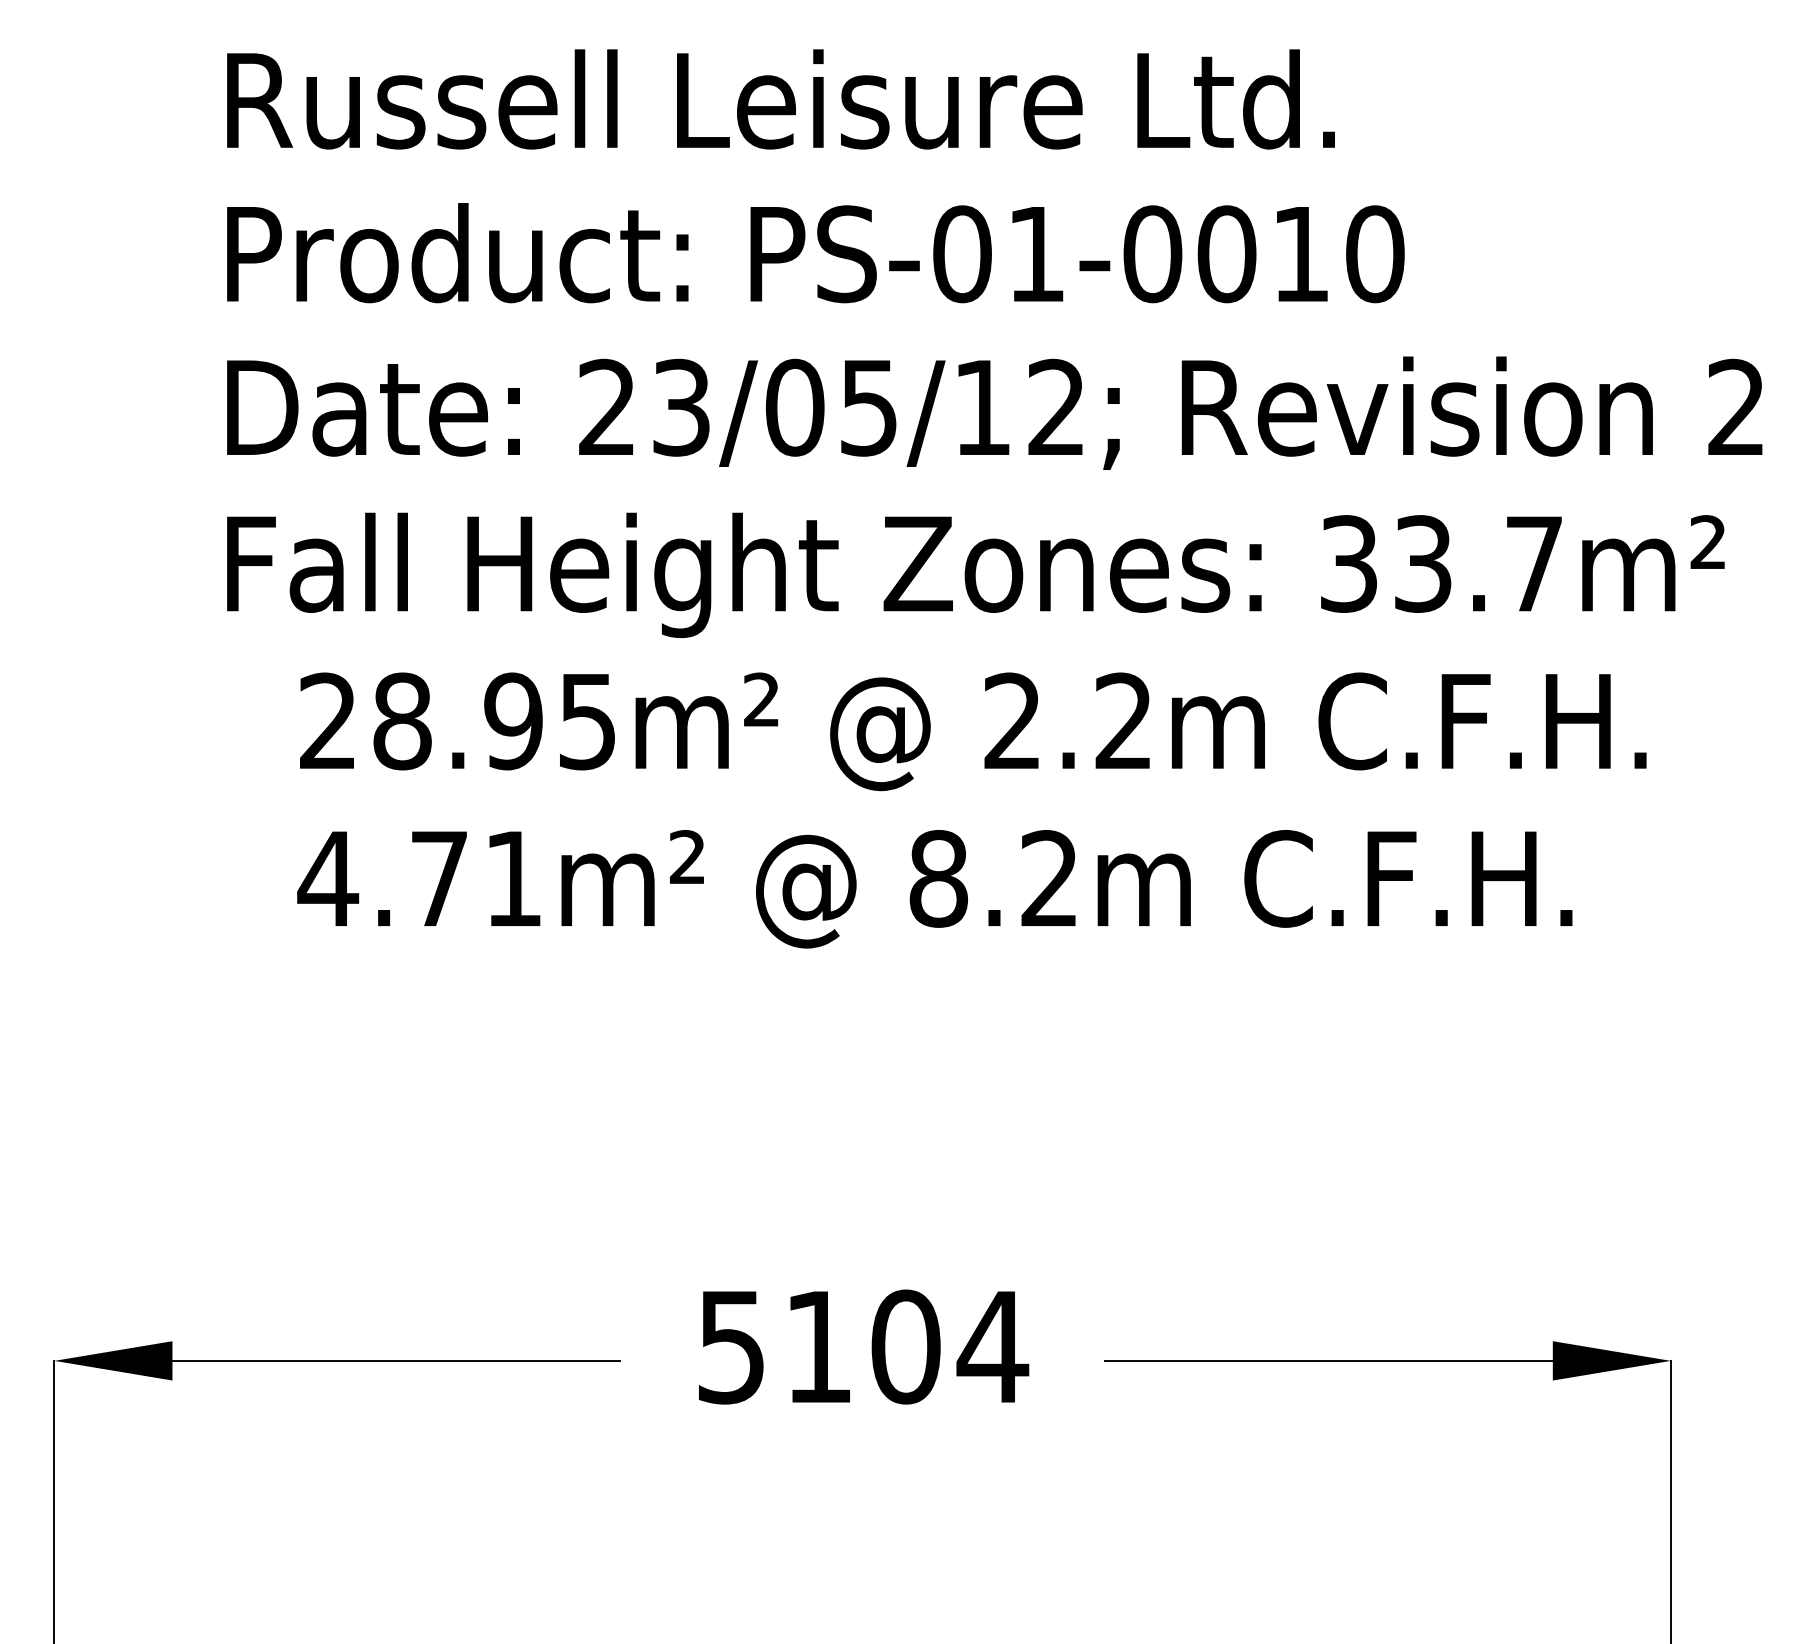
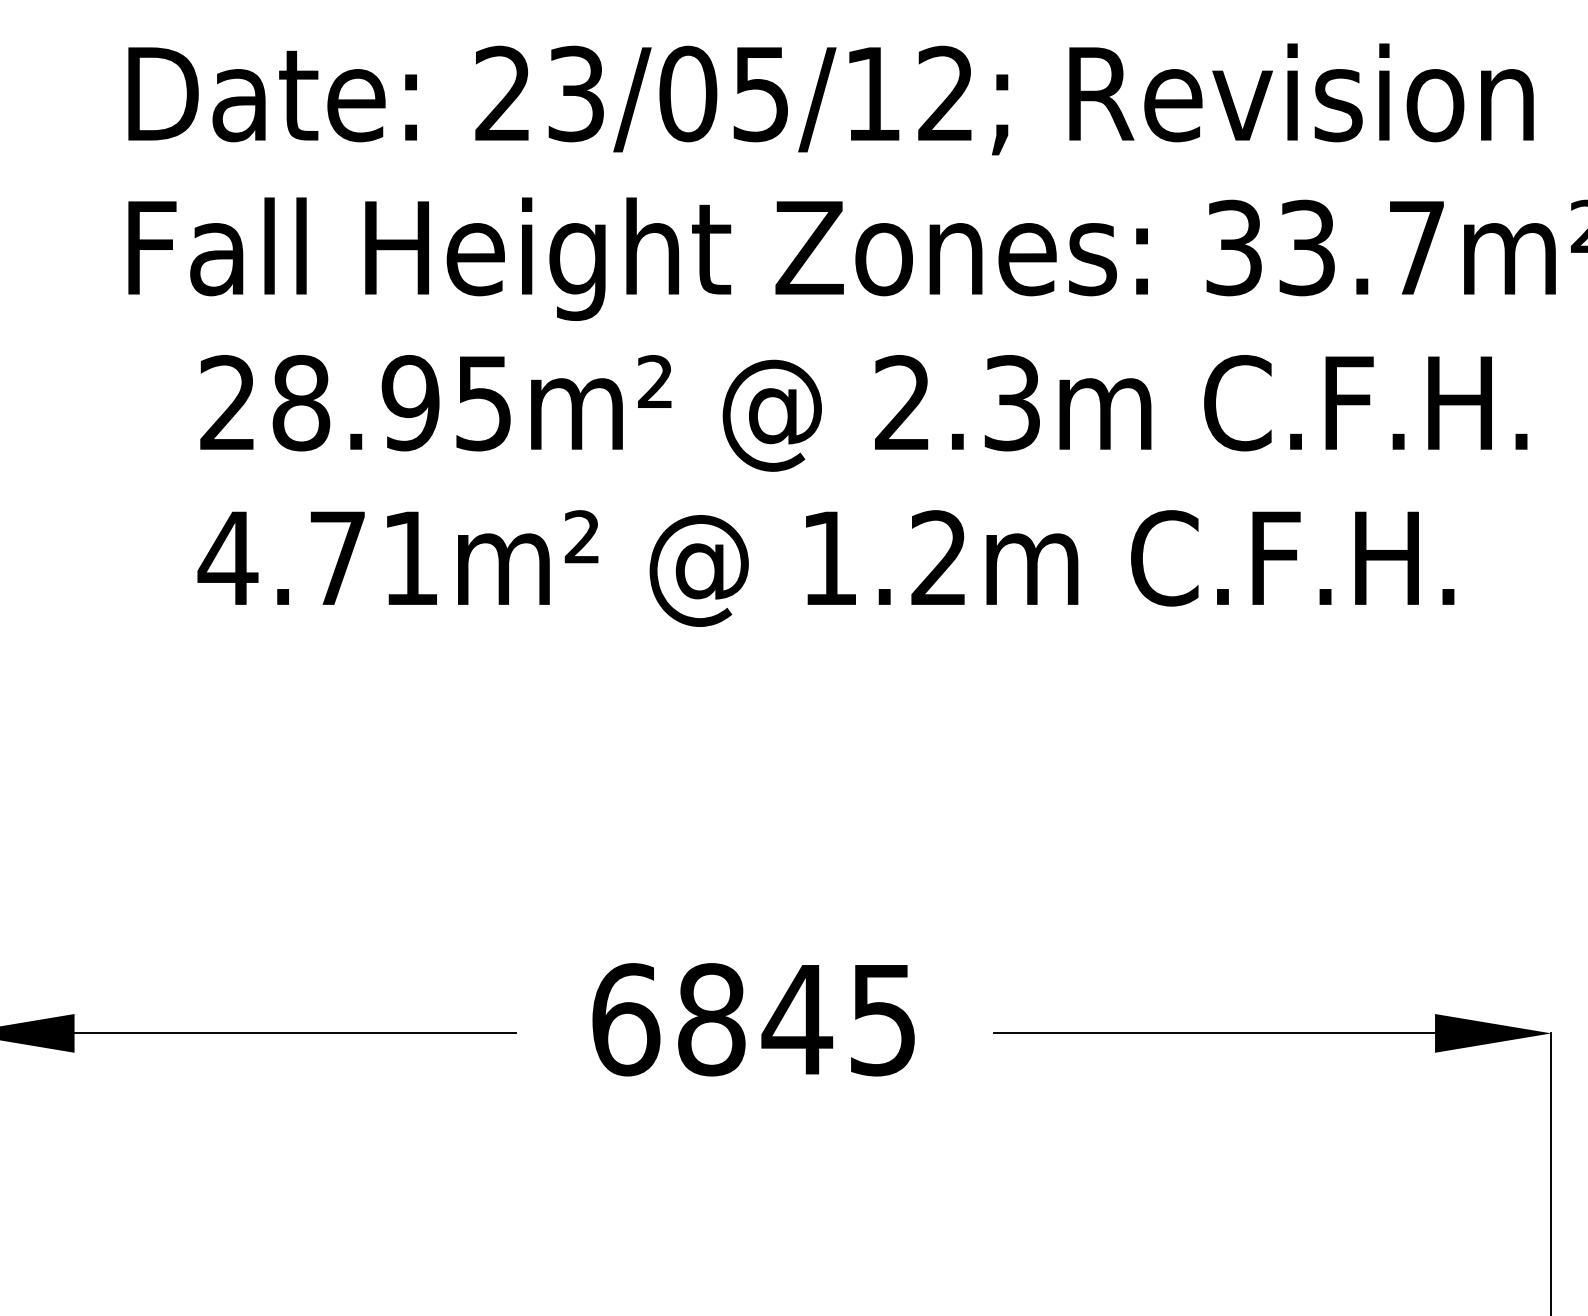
text: (1123, 721) -> (1011, 403), 2.2m -> 2.3m
text: (938, 878) -> (829, 557), 8.2m -> 1.2m
text: (863, 1346) -> (755, 1019), 5104 -> 6845

